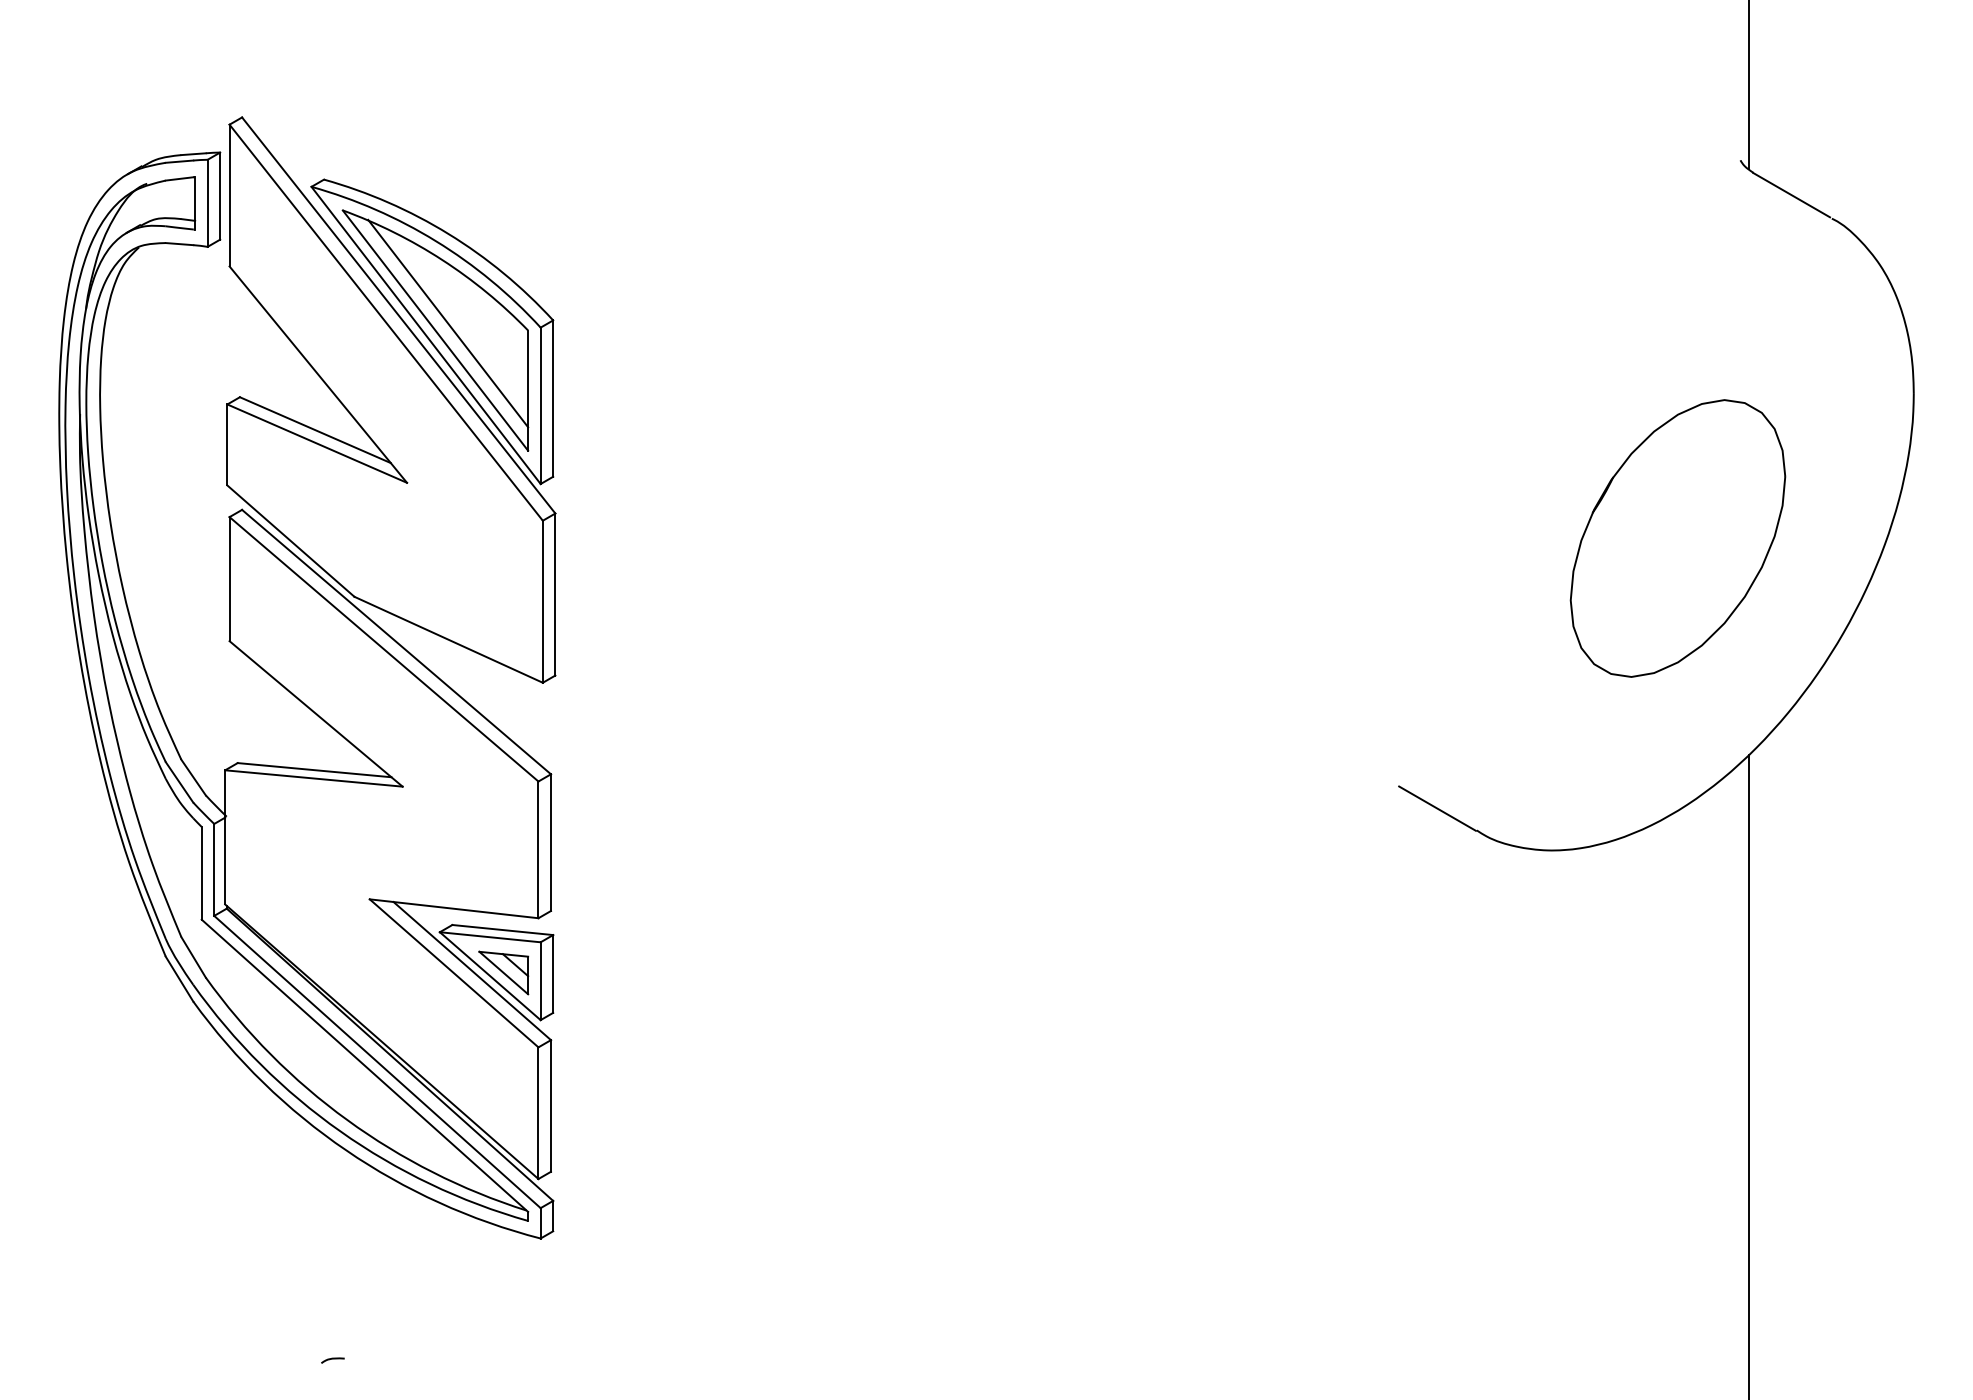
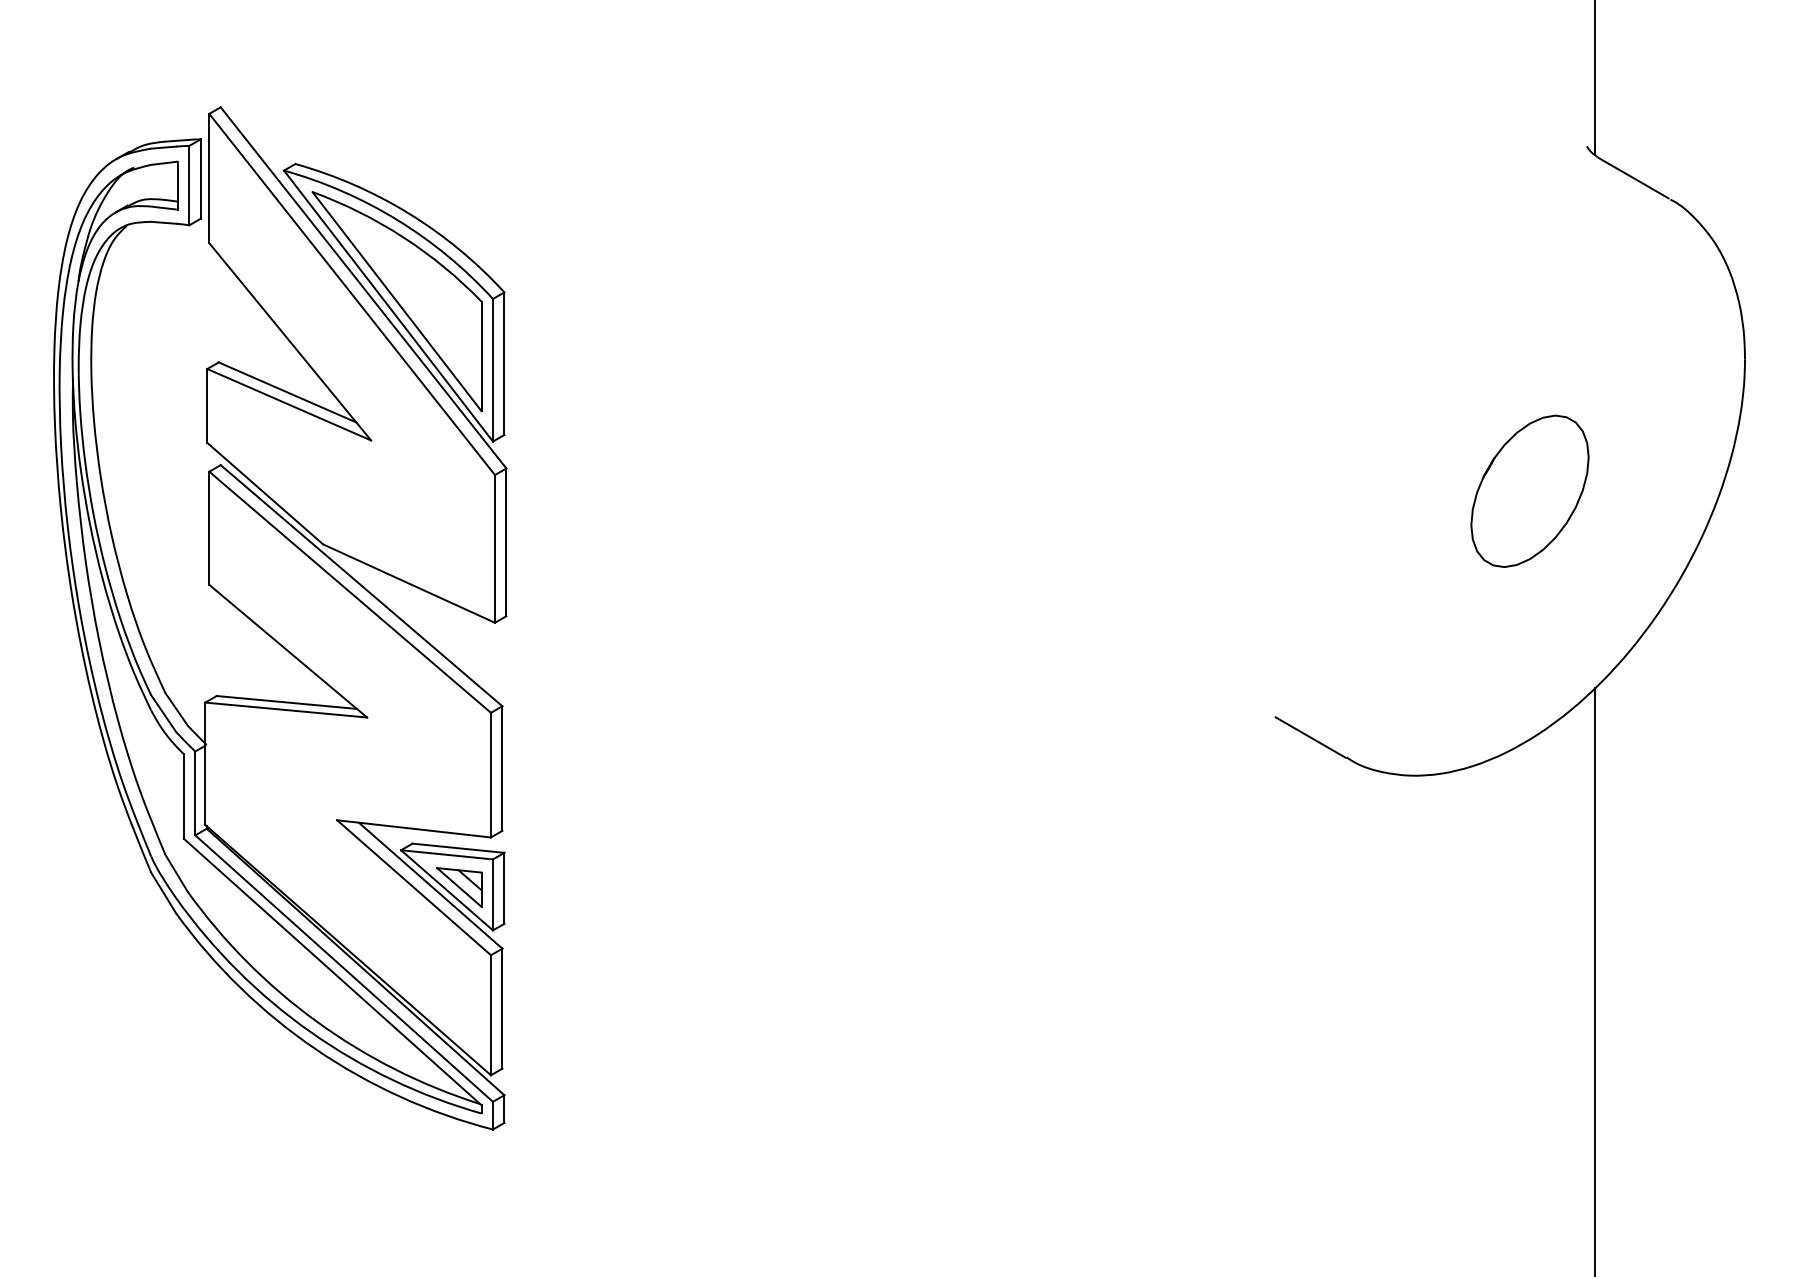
line: (448, 322) -> (408, 294), removed
part: (1677, 538) -> (1529, 491), size x0.6
curve: (332, 1359) -> (303, 1239), removed

